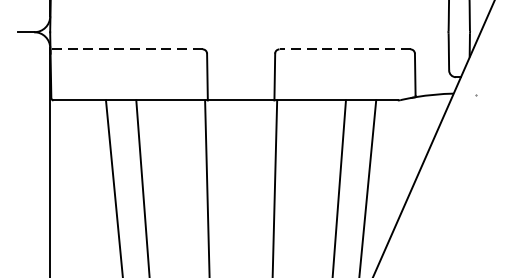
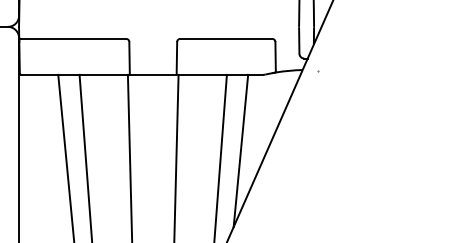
line: (126, 48) -> (72, 38), dashed -> solid
line: (343, 48) -> (225, 38), dashed -> solid

